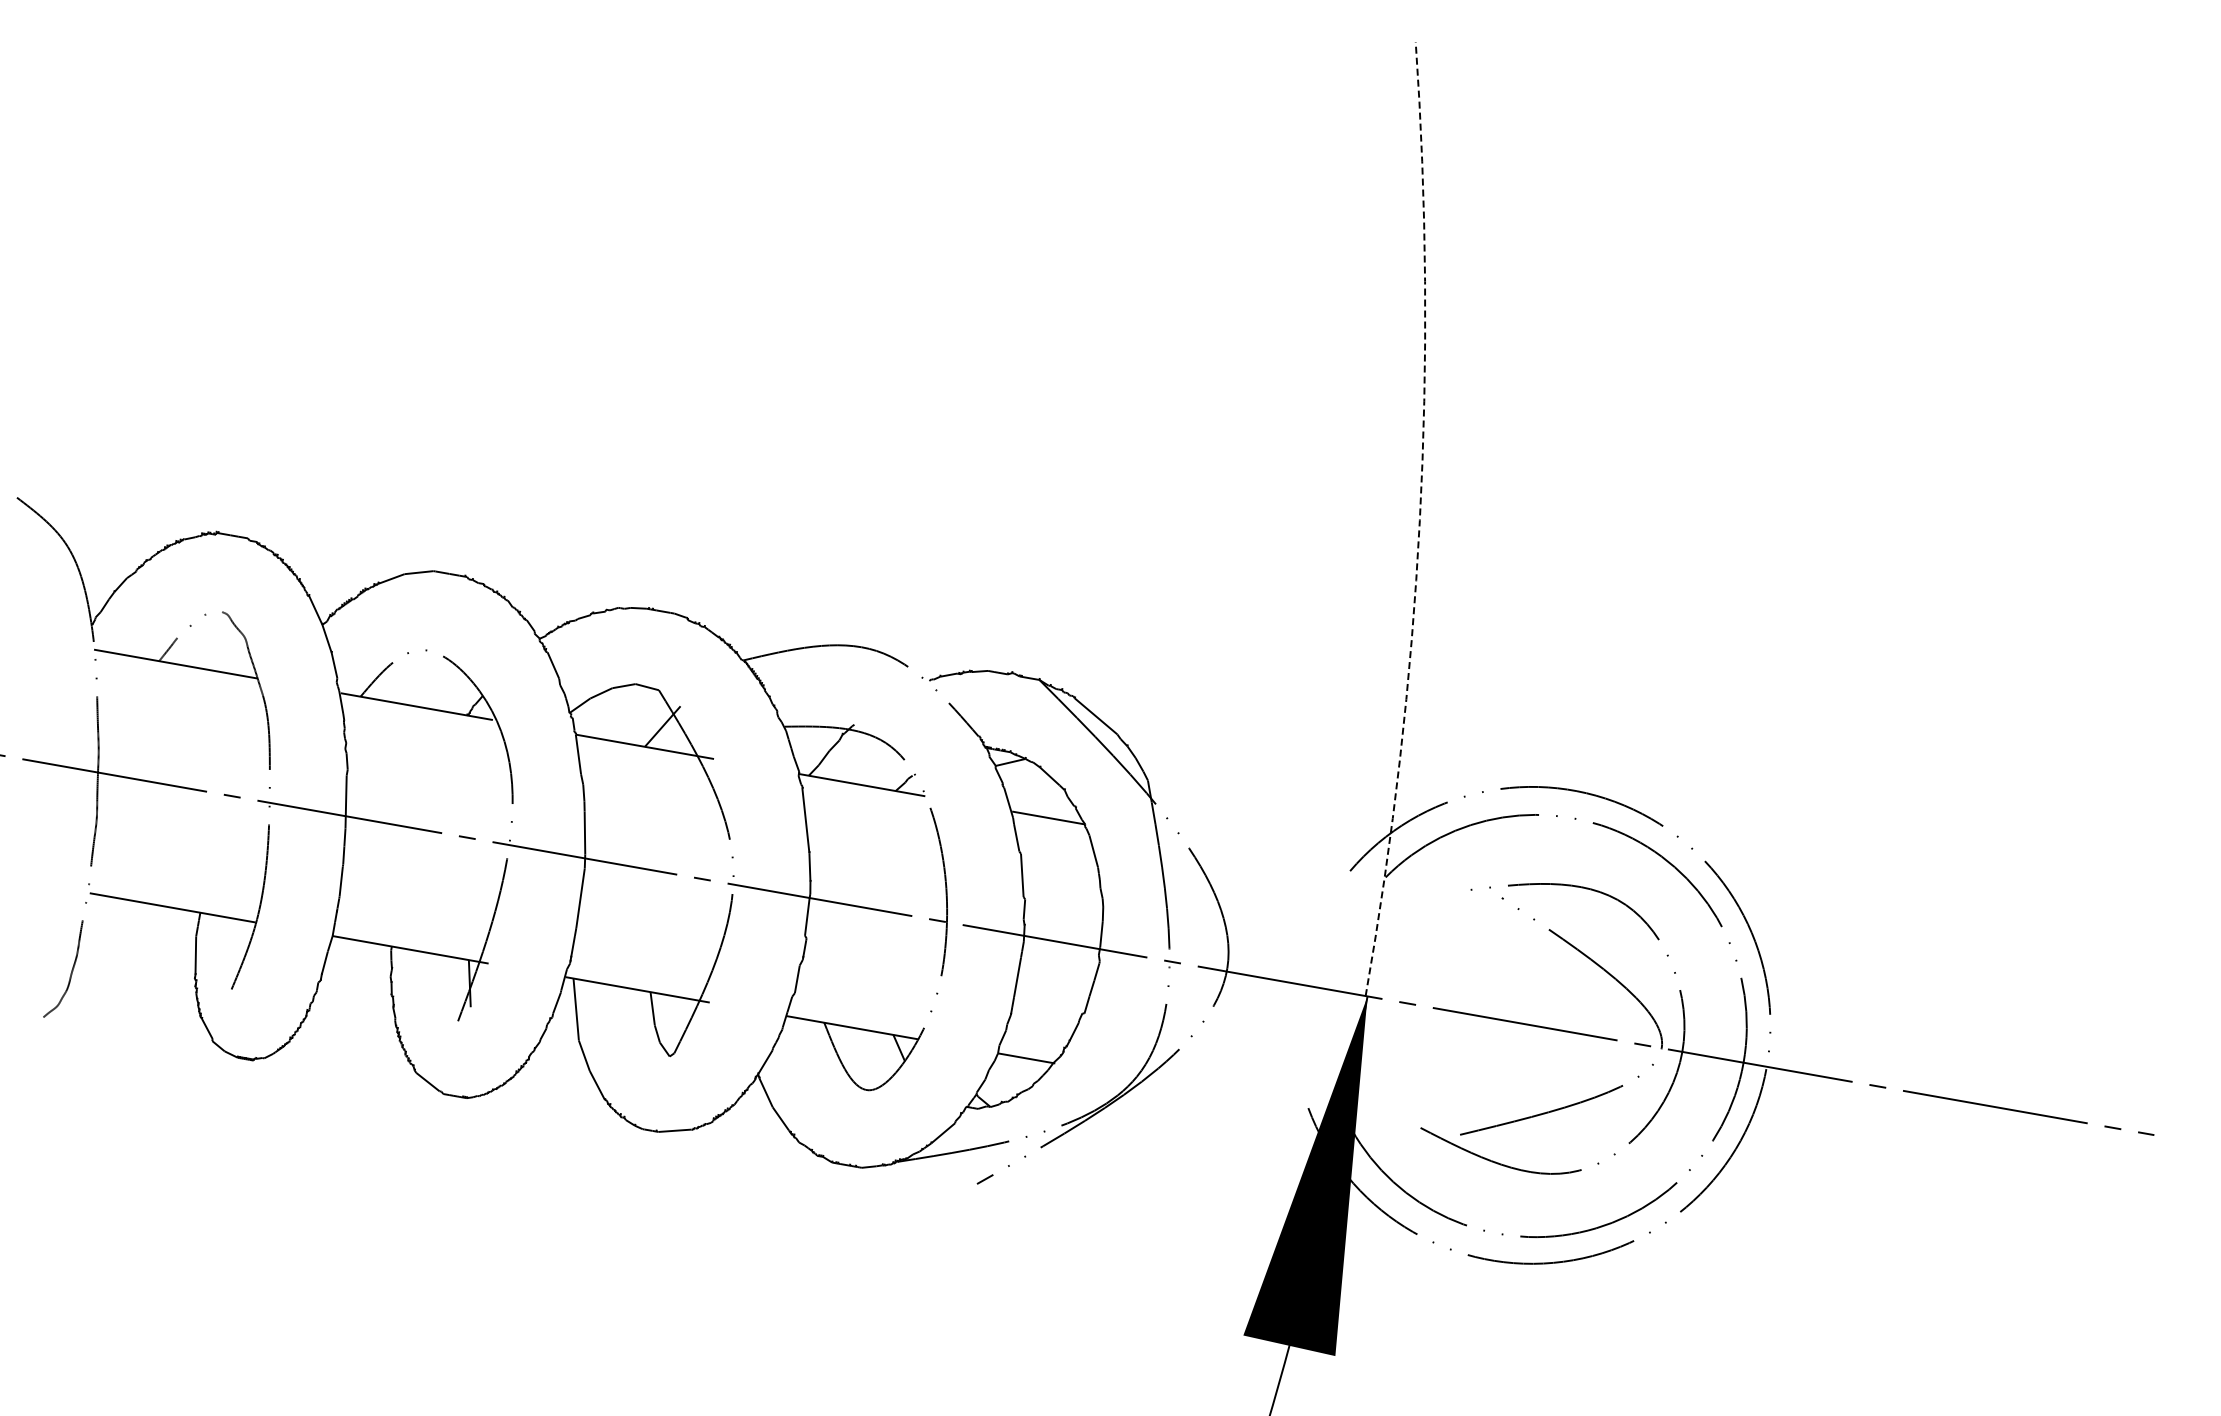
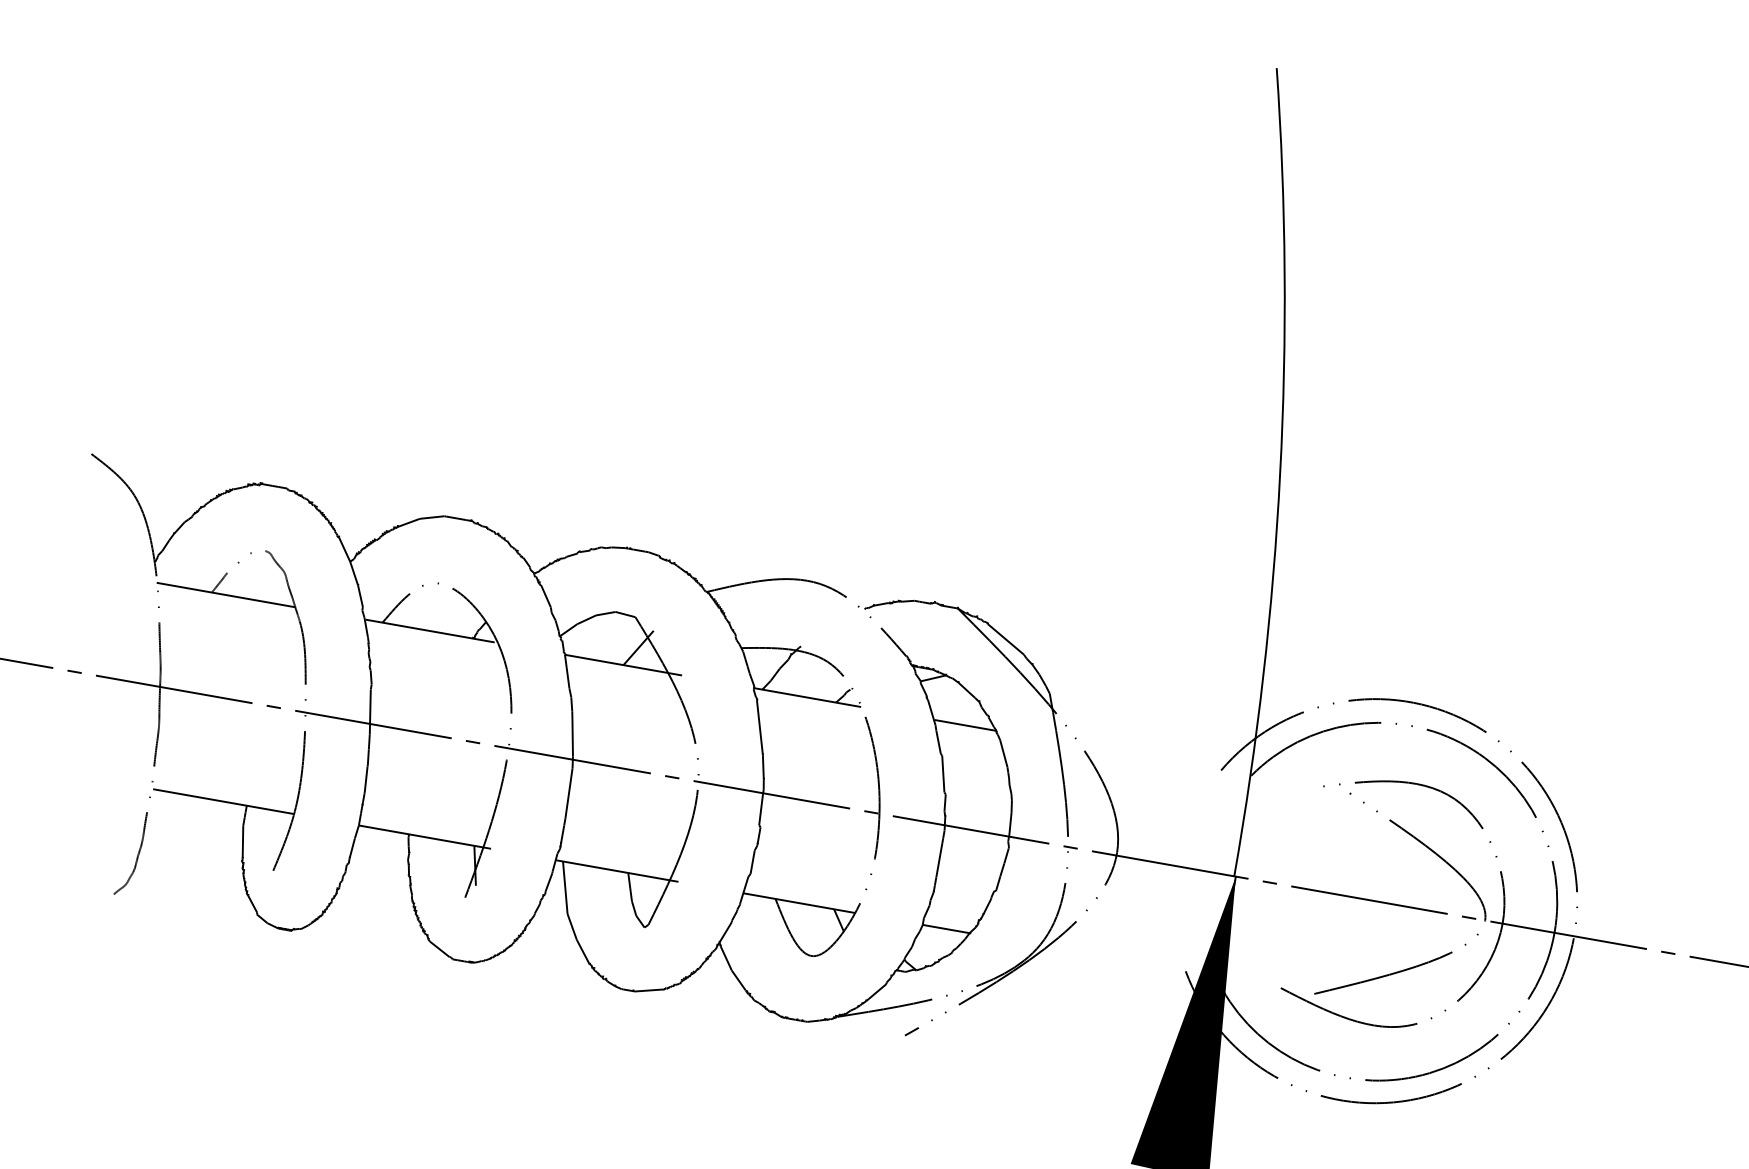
arc: (1419, 520) -> (1279, 473), dashed -> solid

